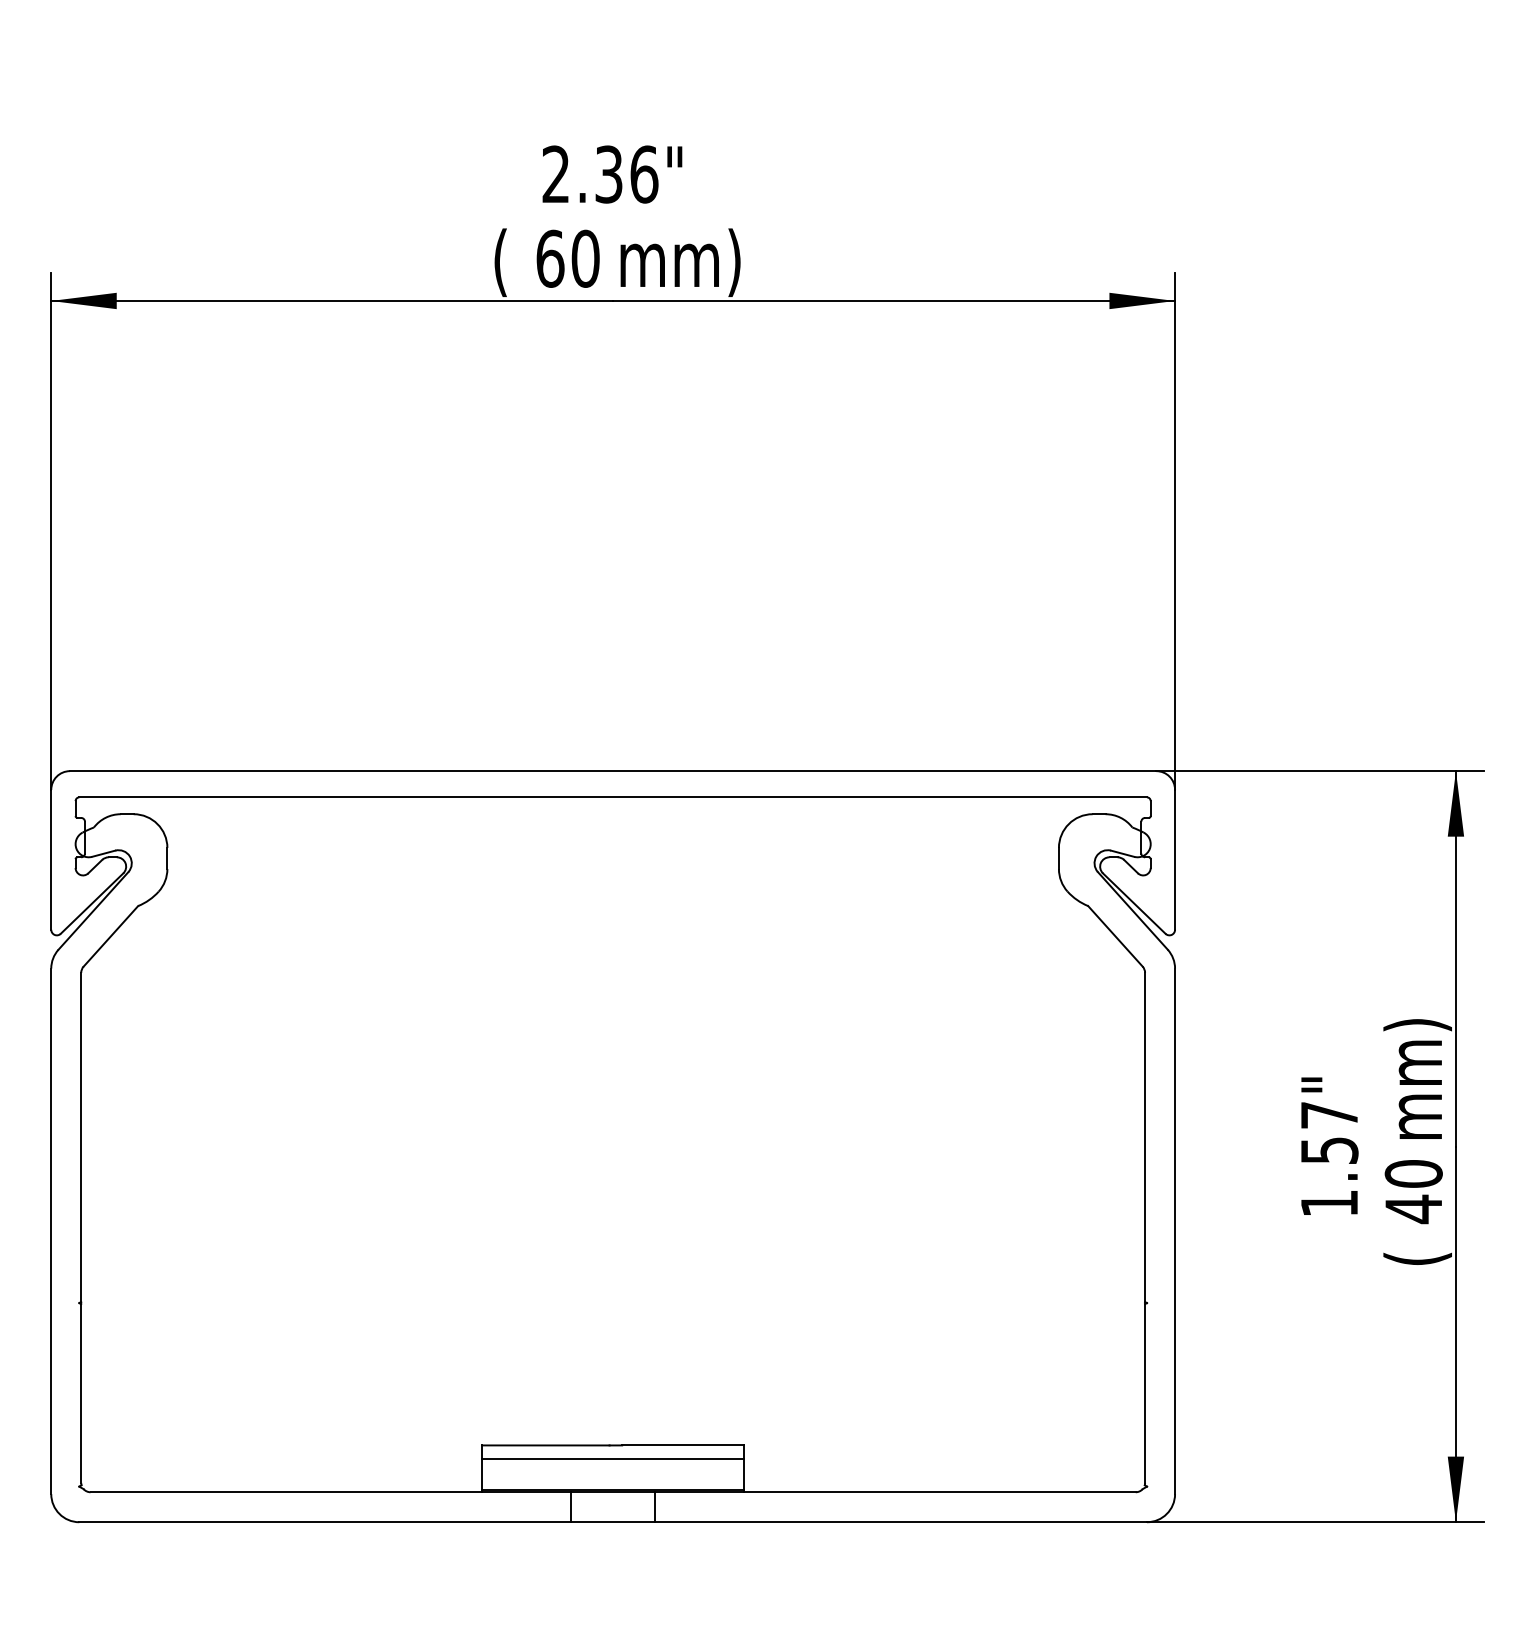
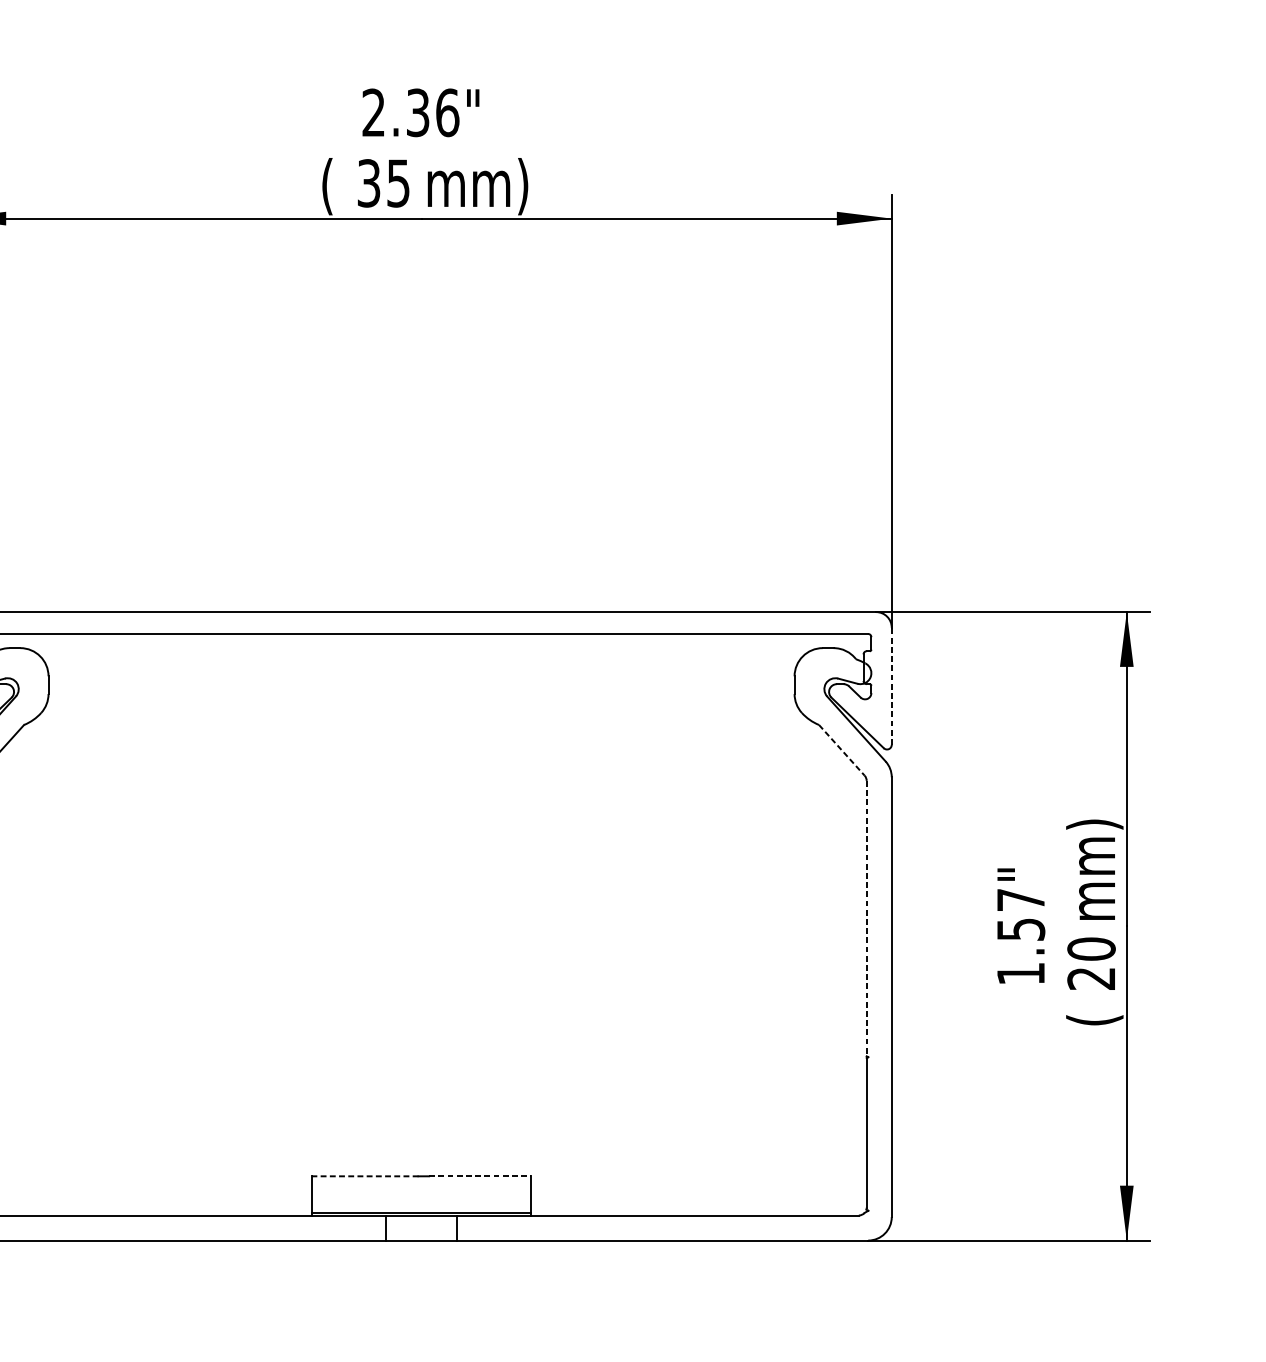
text: (567, 258) -> (383, 183), 60 -> 35
line: (1175, 859) -> (892, 686), solid -> dashed
line: (1115, 936) -> (841, 750), solid -> dashed
line: (1145, 1137) -> (867, 918), solid -> dashed
text: (1412, 1209) -> (1090, 978), 40 -> 20
line: (545, 1445) -> (364, 1176), solid -> dashed
line: (683, 1445) -> (480, 1176), solid -> dashed
line: (613, 1459) -> (421, 1188), removed

